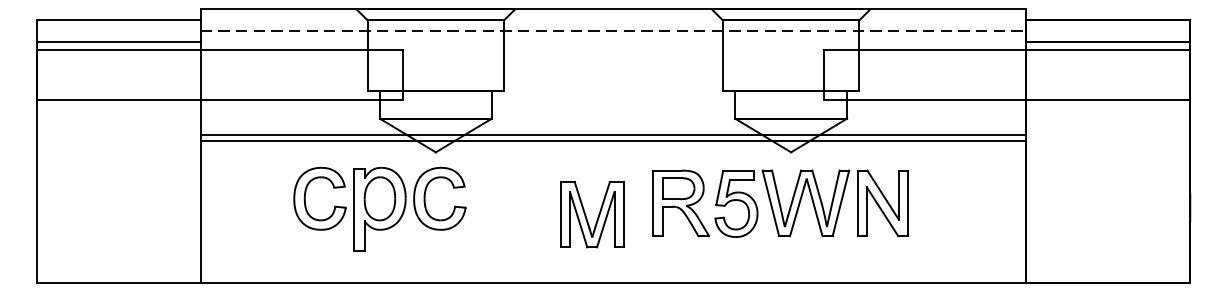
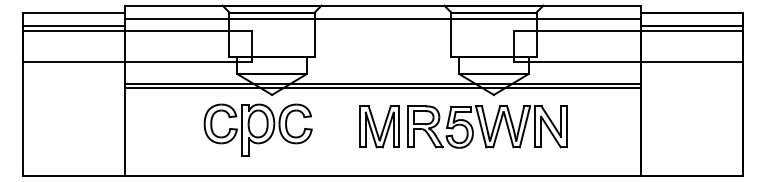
line: (614, 31) -> (383, 19), dashed -> solid
part: (378, 207) -> (257, 129), moved
part: (591, 214) -> (379, 126), moved

